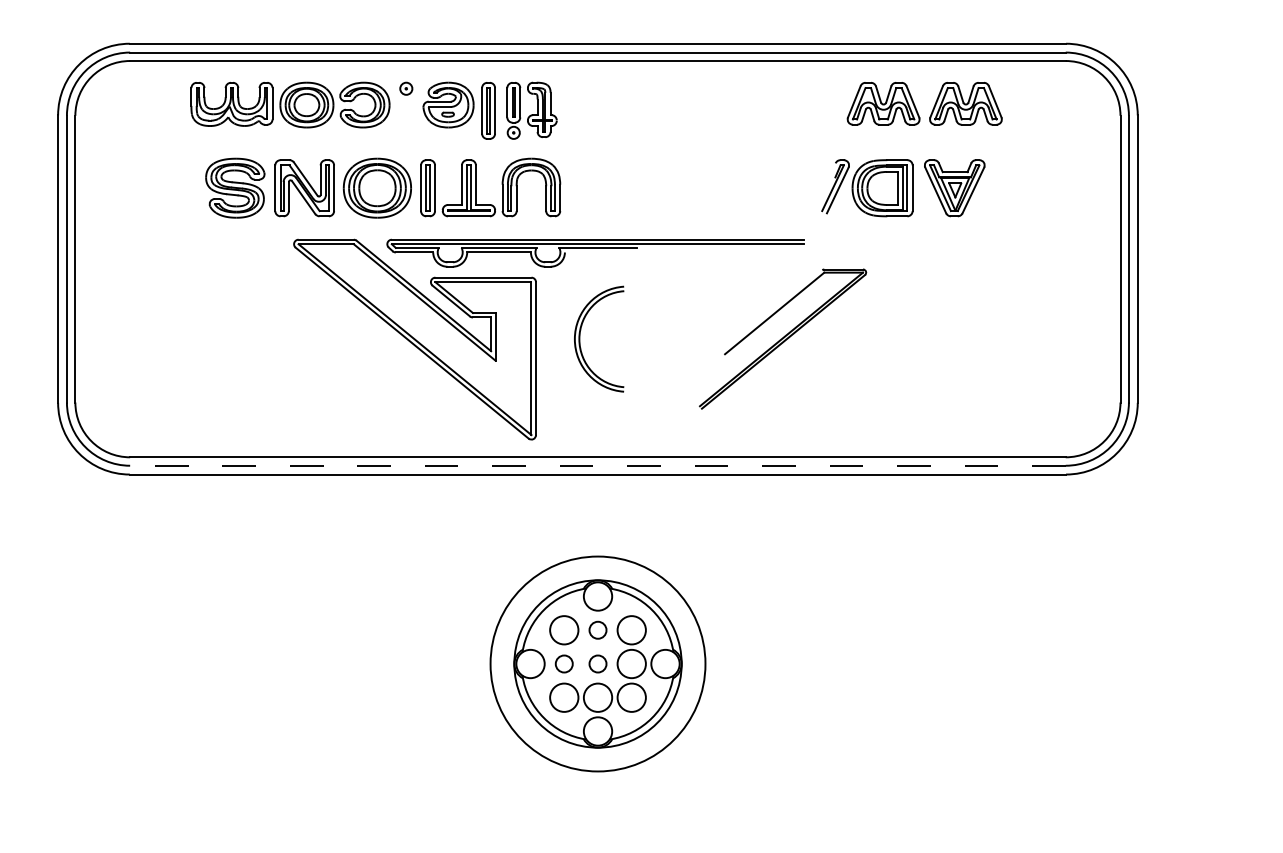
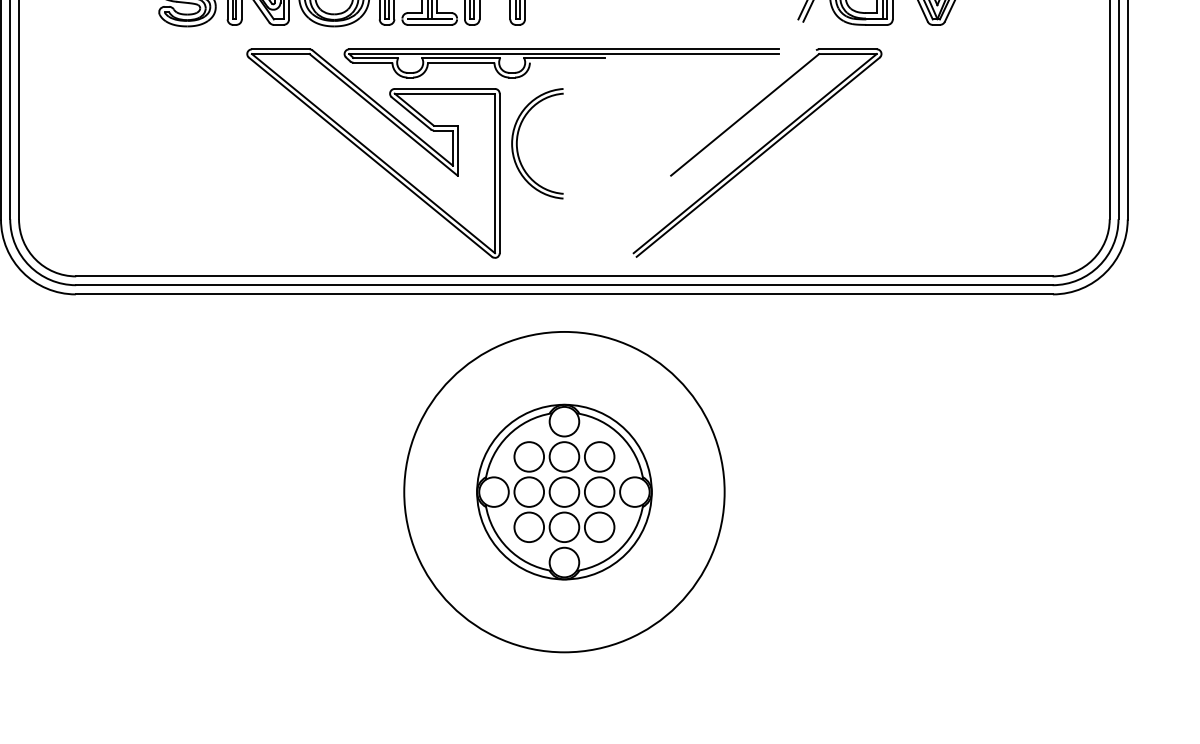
part: (580, 338) -> (517, 143), moved
part: (782, 338) -> (756, 152), size x1.43
line: (597, 465) -> (563, 284), dashed -> solid
circle: (597, 630) -> (563, 457), size x1.67
circle: (564, 663) -> (529, 491), size x1.67
circle: (597, 663) -> (563, 491), size x1.43
circle: (597, 663) -> (563, 491), size x1.67

